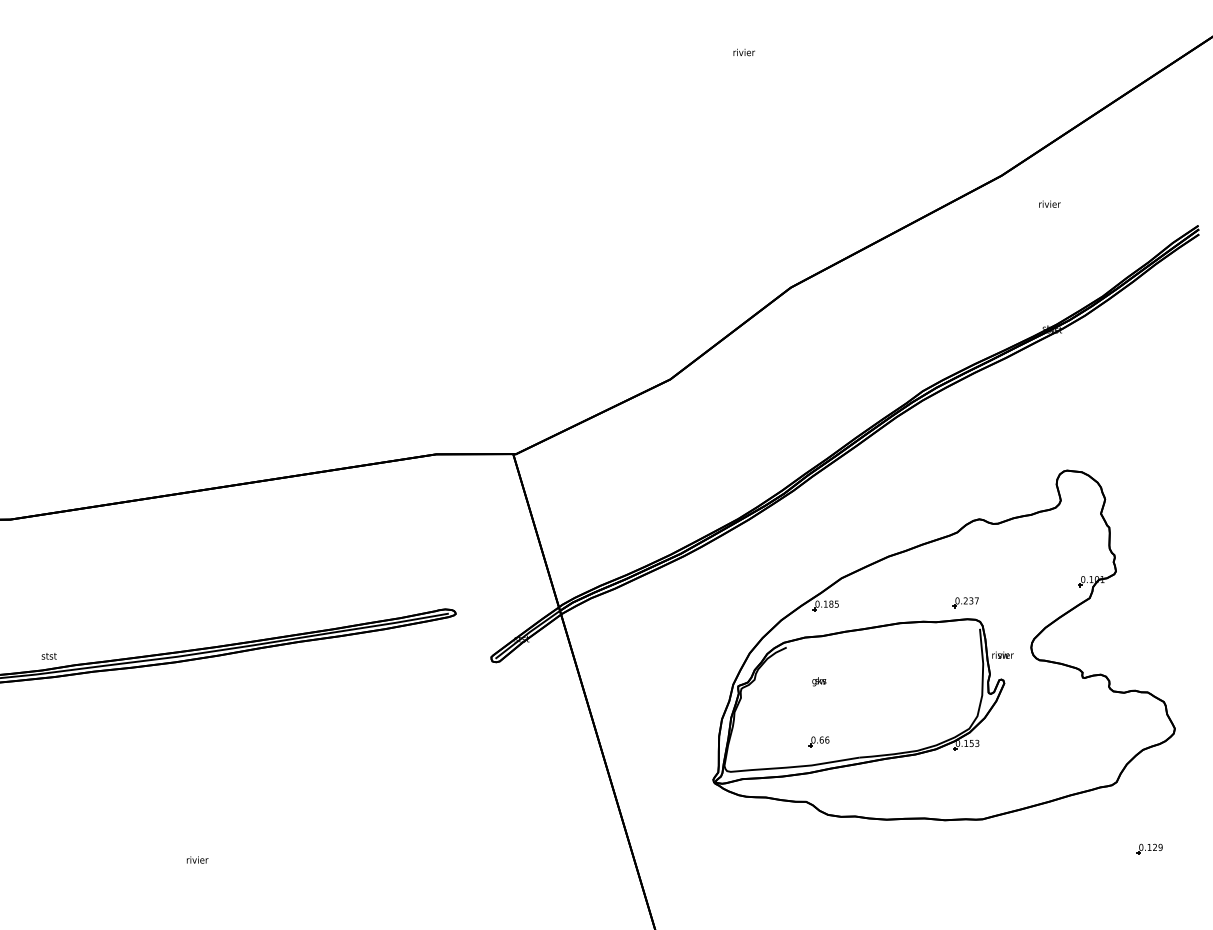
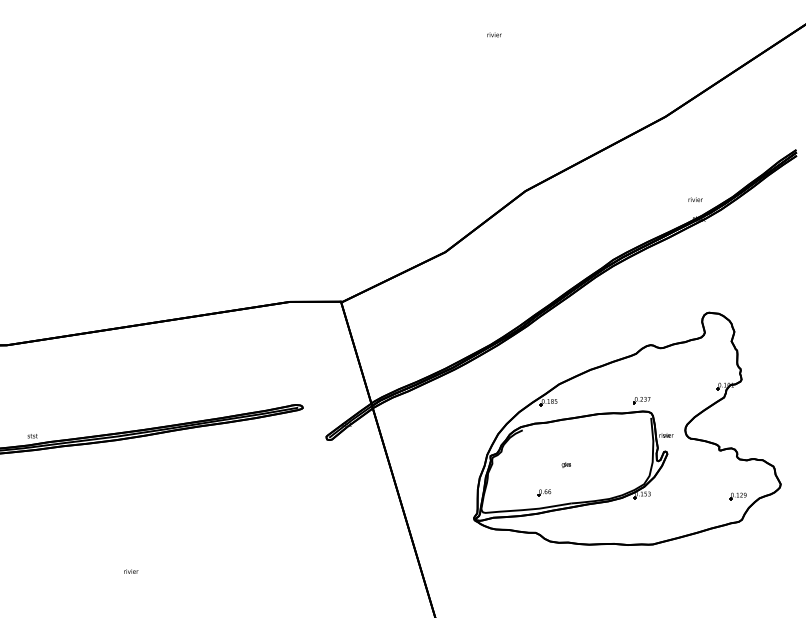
text: (1049, 203) -> (695, 199), moved
text: (817, 680) -> (565, 464), moved
part: (1148, 849) -> (737, 496), moved

